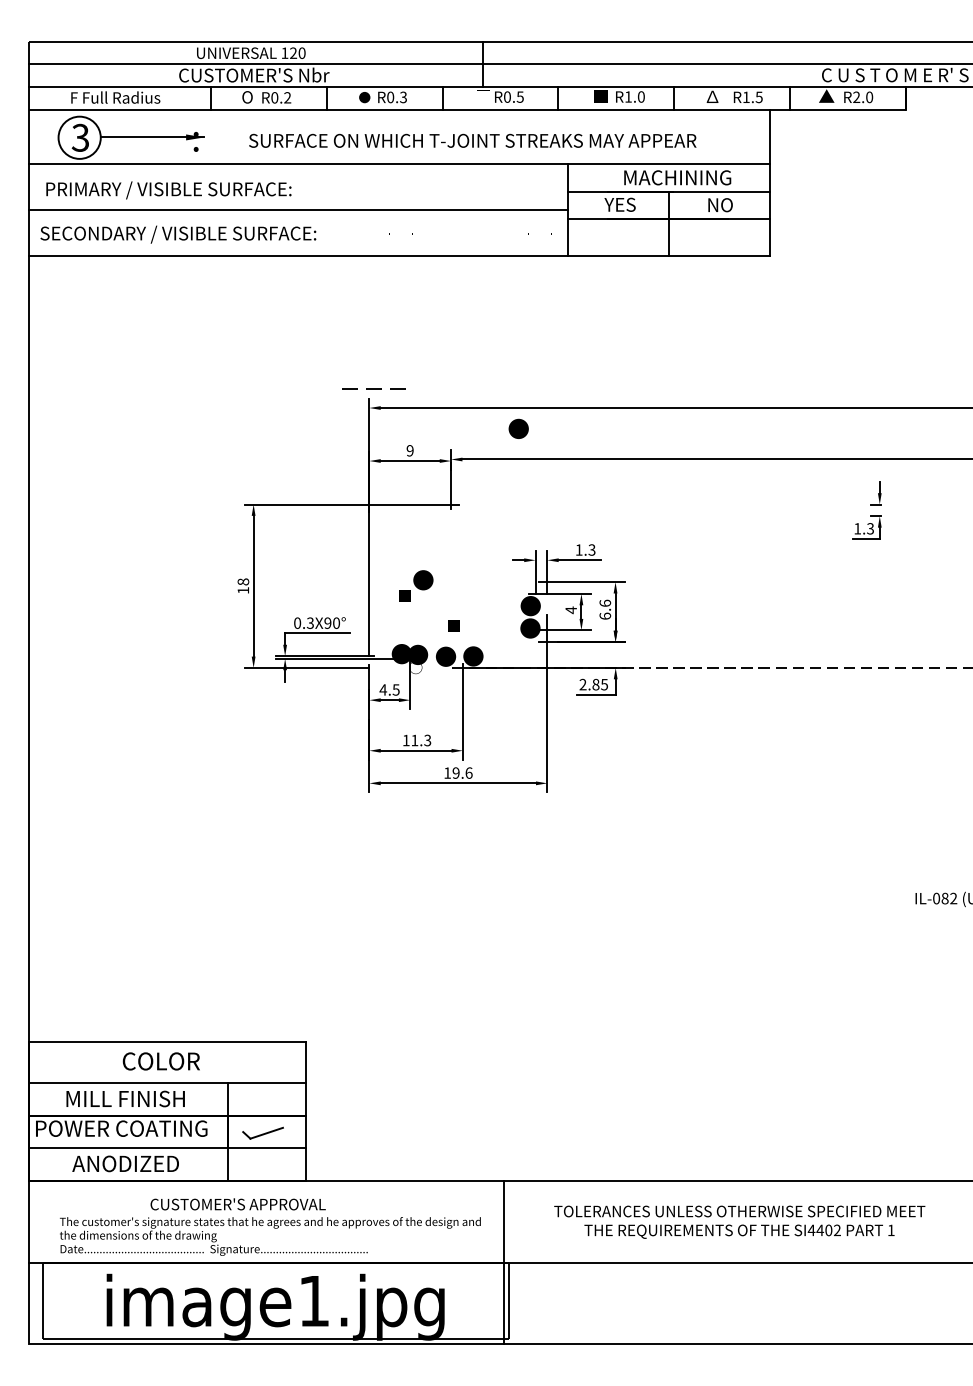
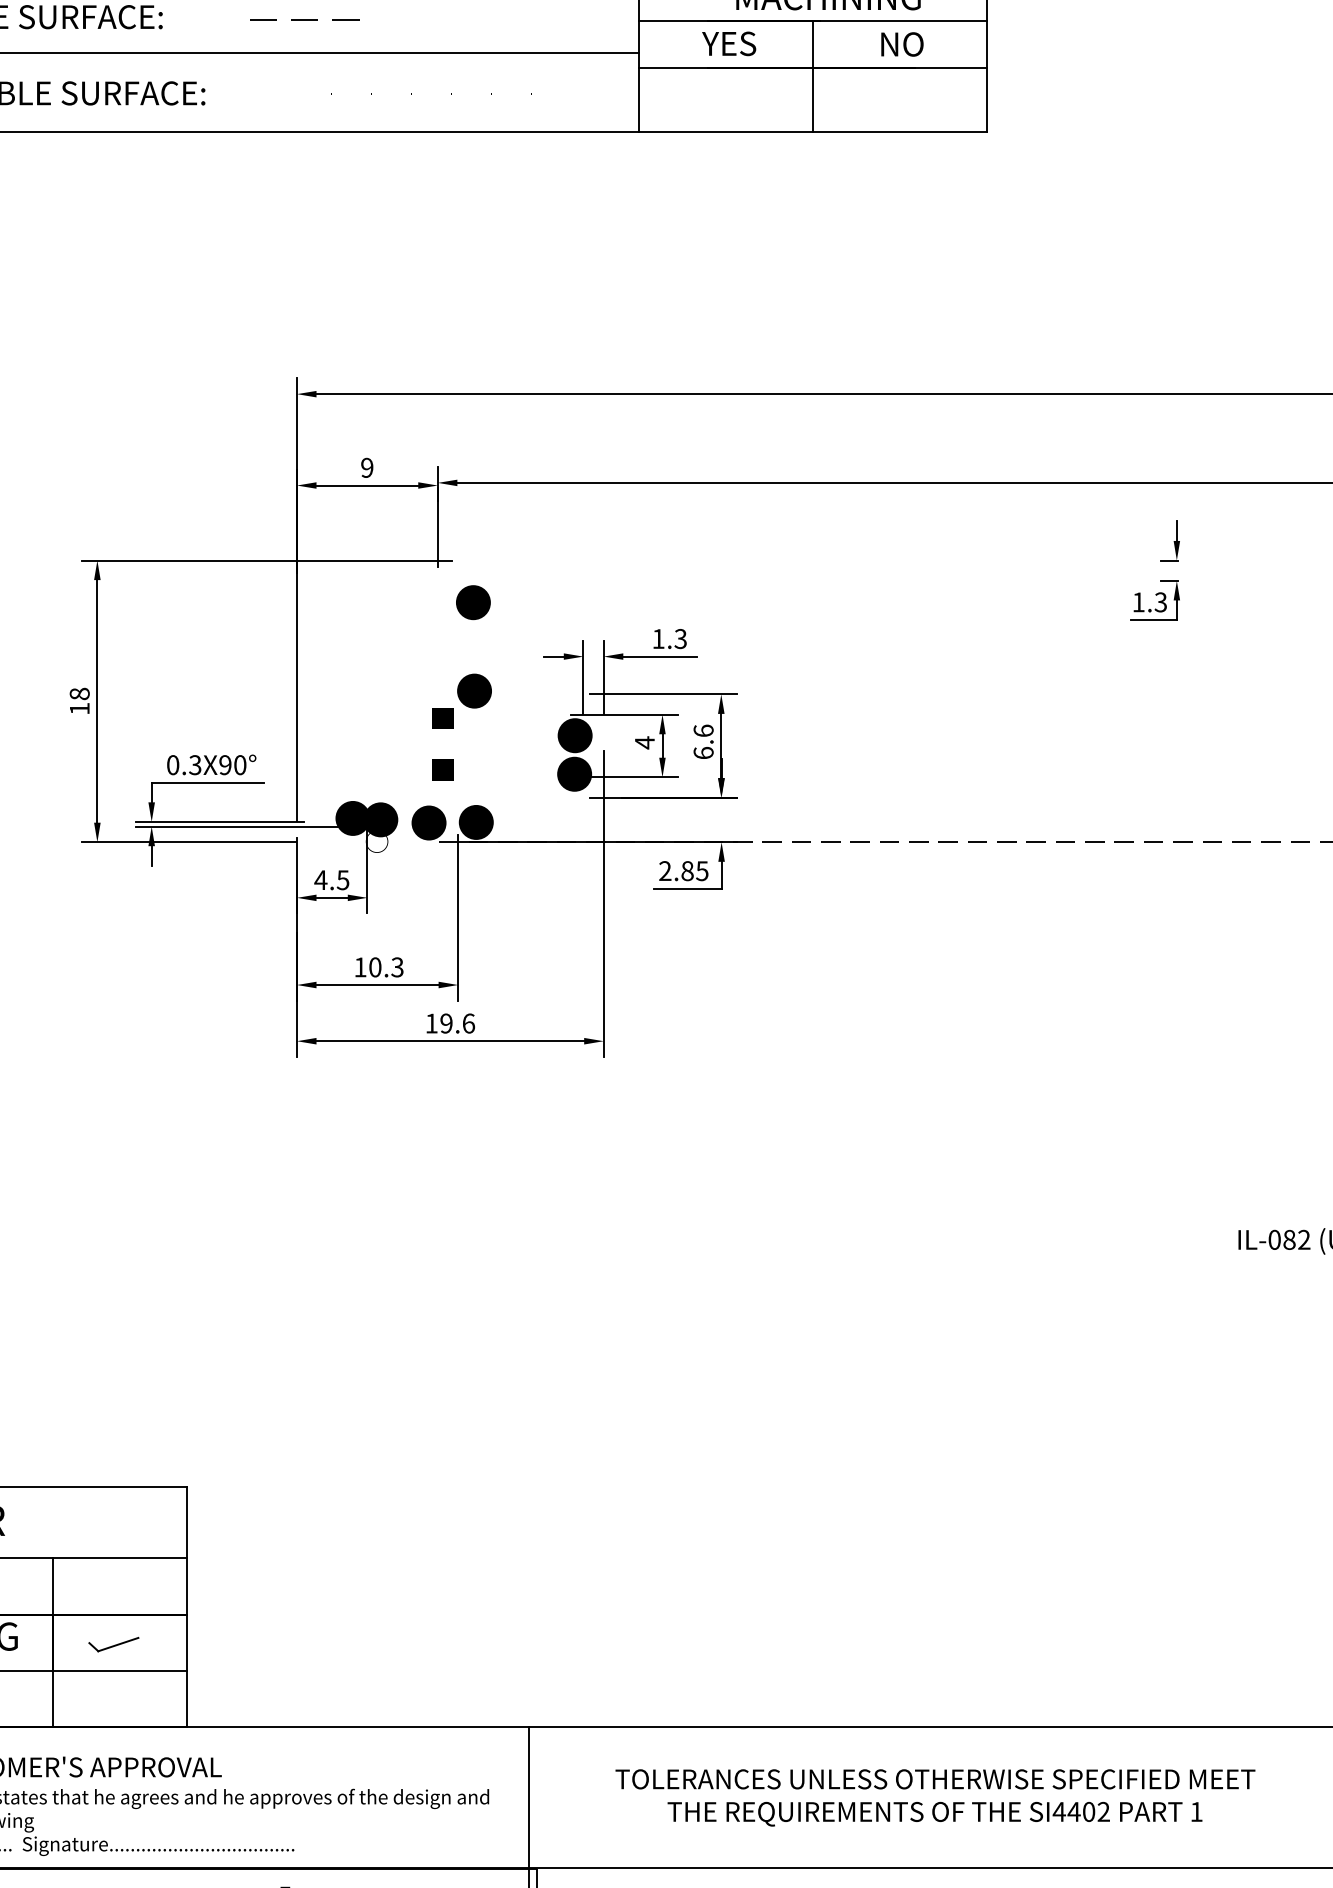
line: (373, 388) -> (304, 19), moved
text: (518, 428) -> (472, 601), moved
text: (416, 585) -> (462, 700), moved
text: (414, 740) -> (374, 967), 11.3 -> 10.3
part: (263, 1133) -> (114, 1644), size x0.71

